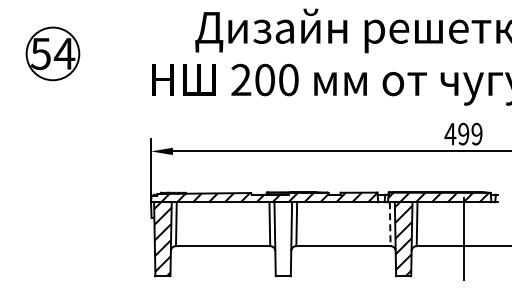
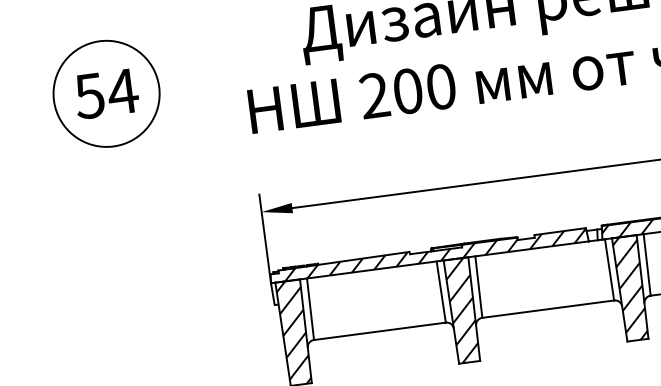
circle: (52, 53) -> (105, 93), size x1.43
line: (390, 224) -> (610, 270), dashed -> solid
hatch: (282, 239) -> (461, 311), added

